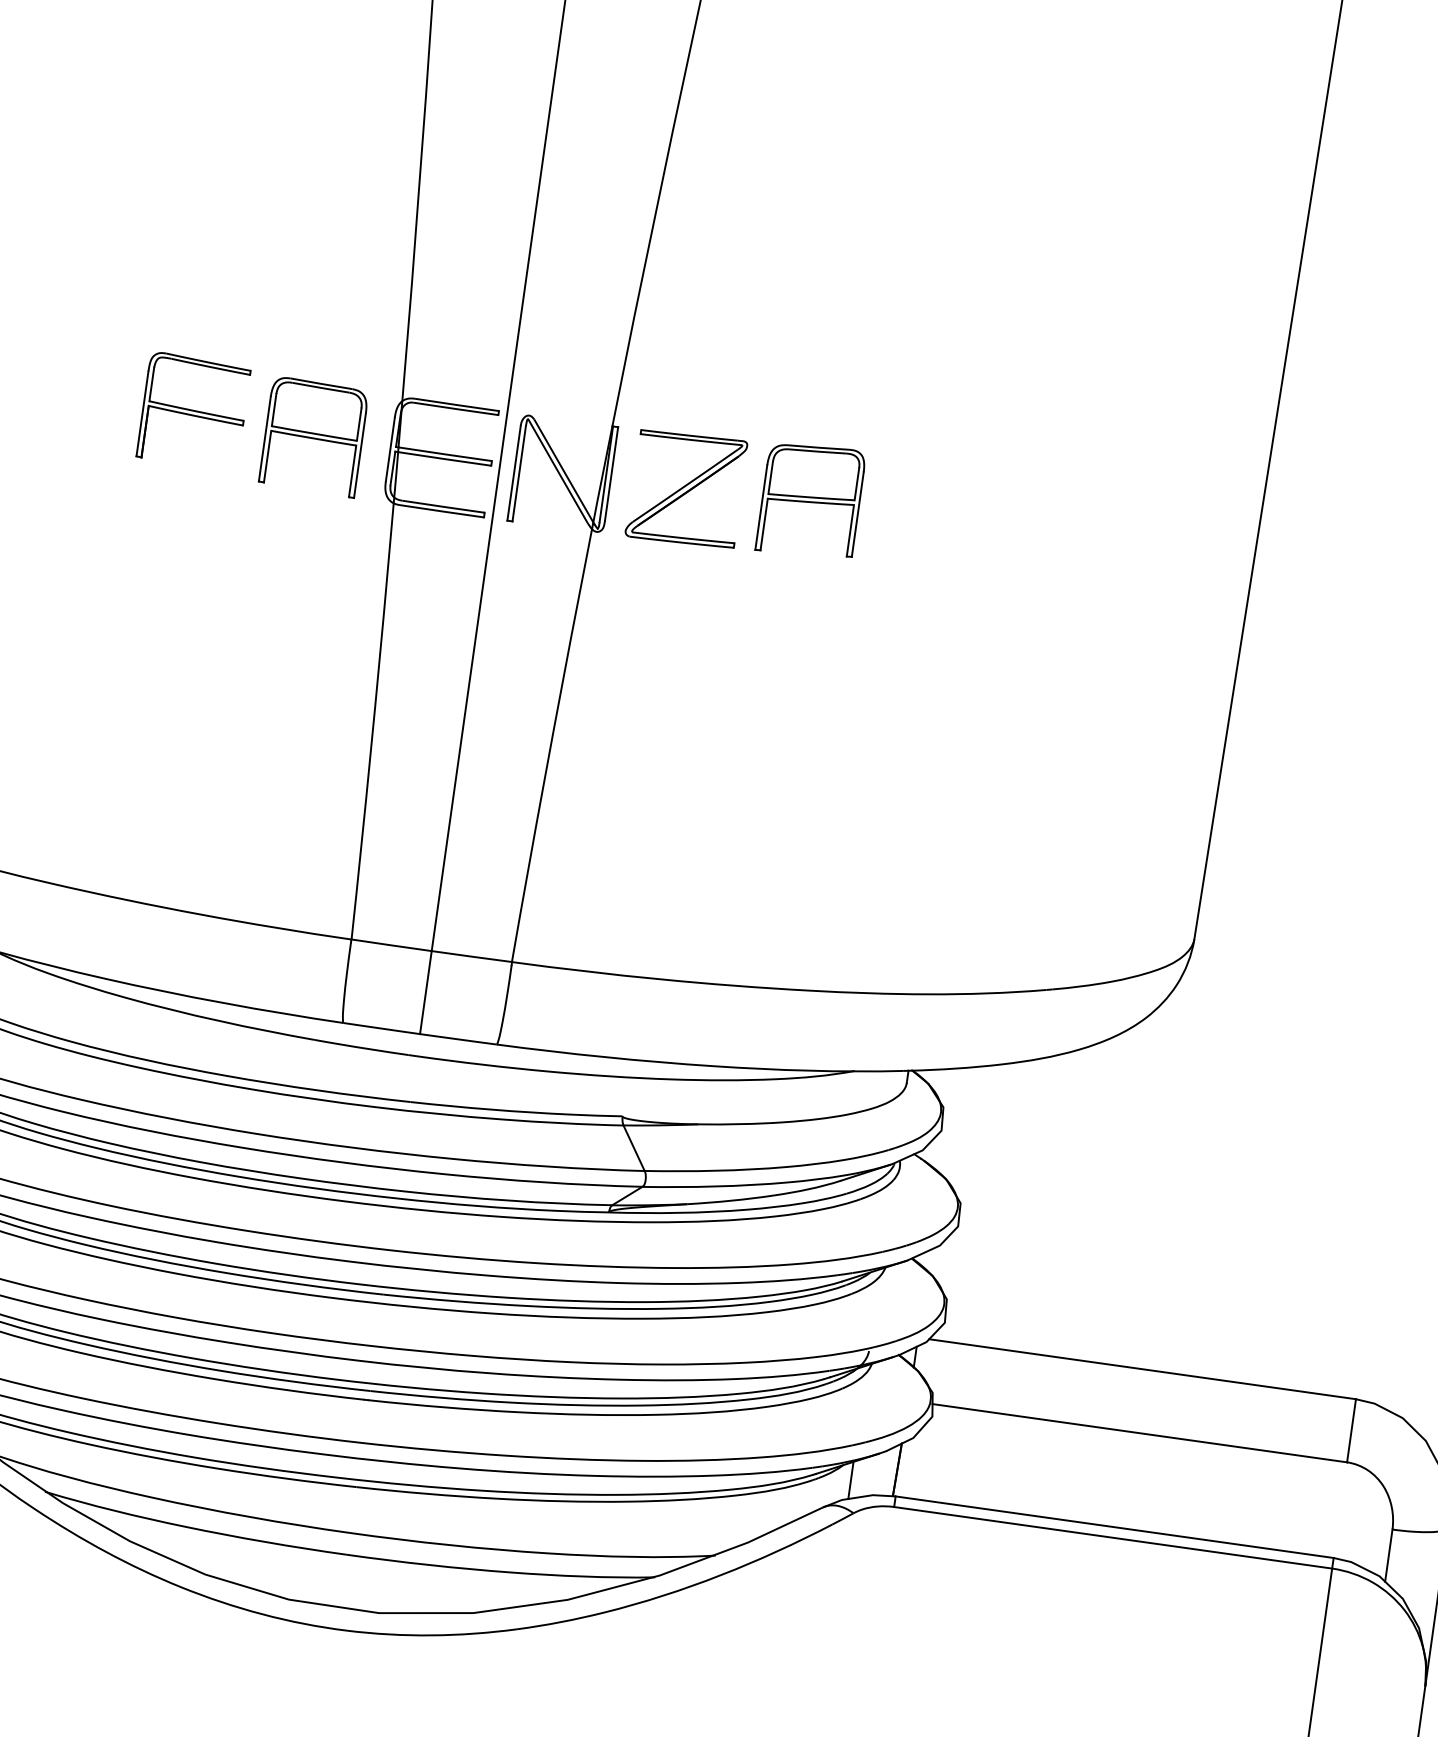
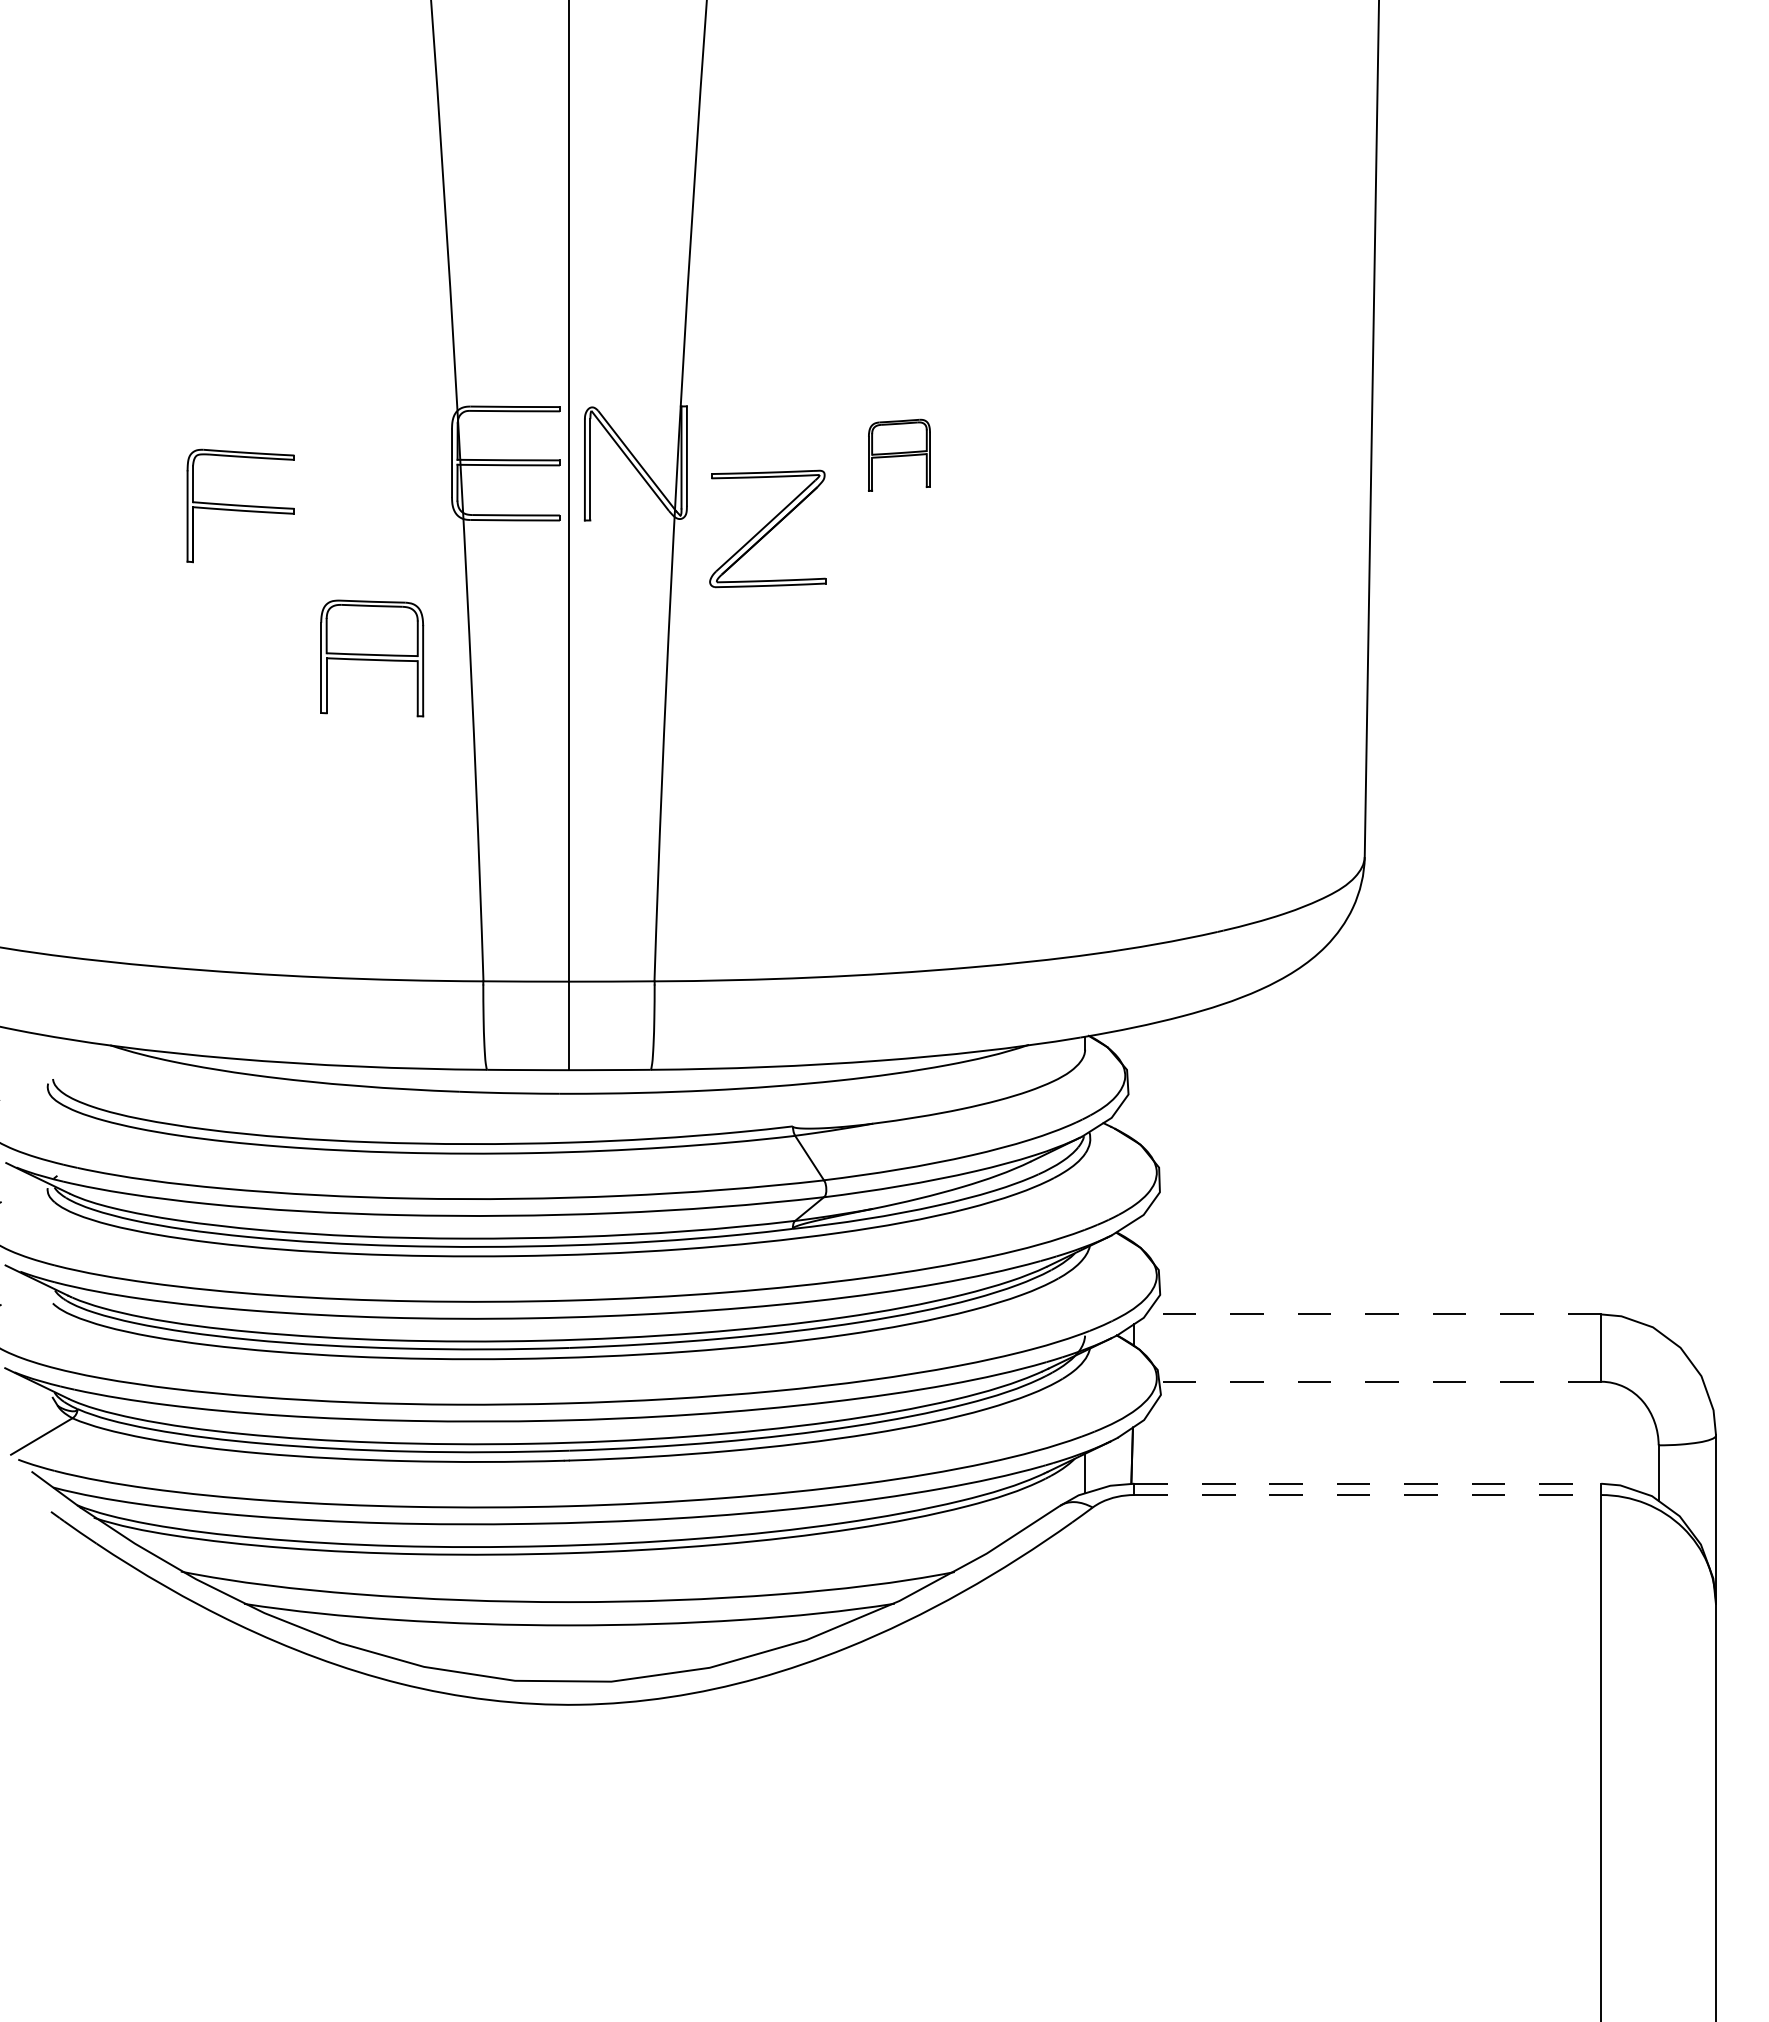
part: (193, 410) -> (240, 505), moved
part: (314, 437) -> (372, 658), moved
part: (686, 488) -> (767, 528), moved
part: (811, 501) -> (899, 455), size x0.6
line: (1142, 1369) -> (1373, 1314), solid -> dashed
line: (1139, 1432) -> (1379, 1381), solid -> dashed
line: (1114, 1526) -> (1367, 1483), solid -> dashed
line: (1112, 1538) -> (1367, 1495), solid -> dashed

